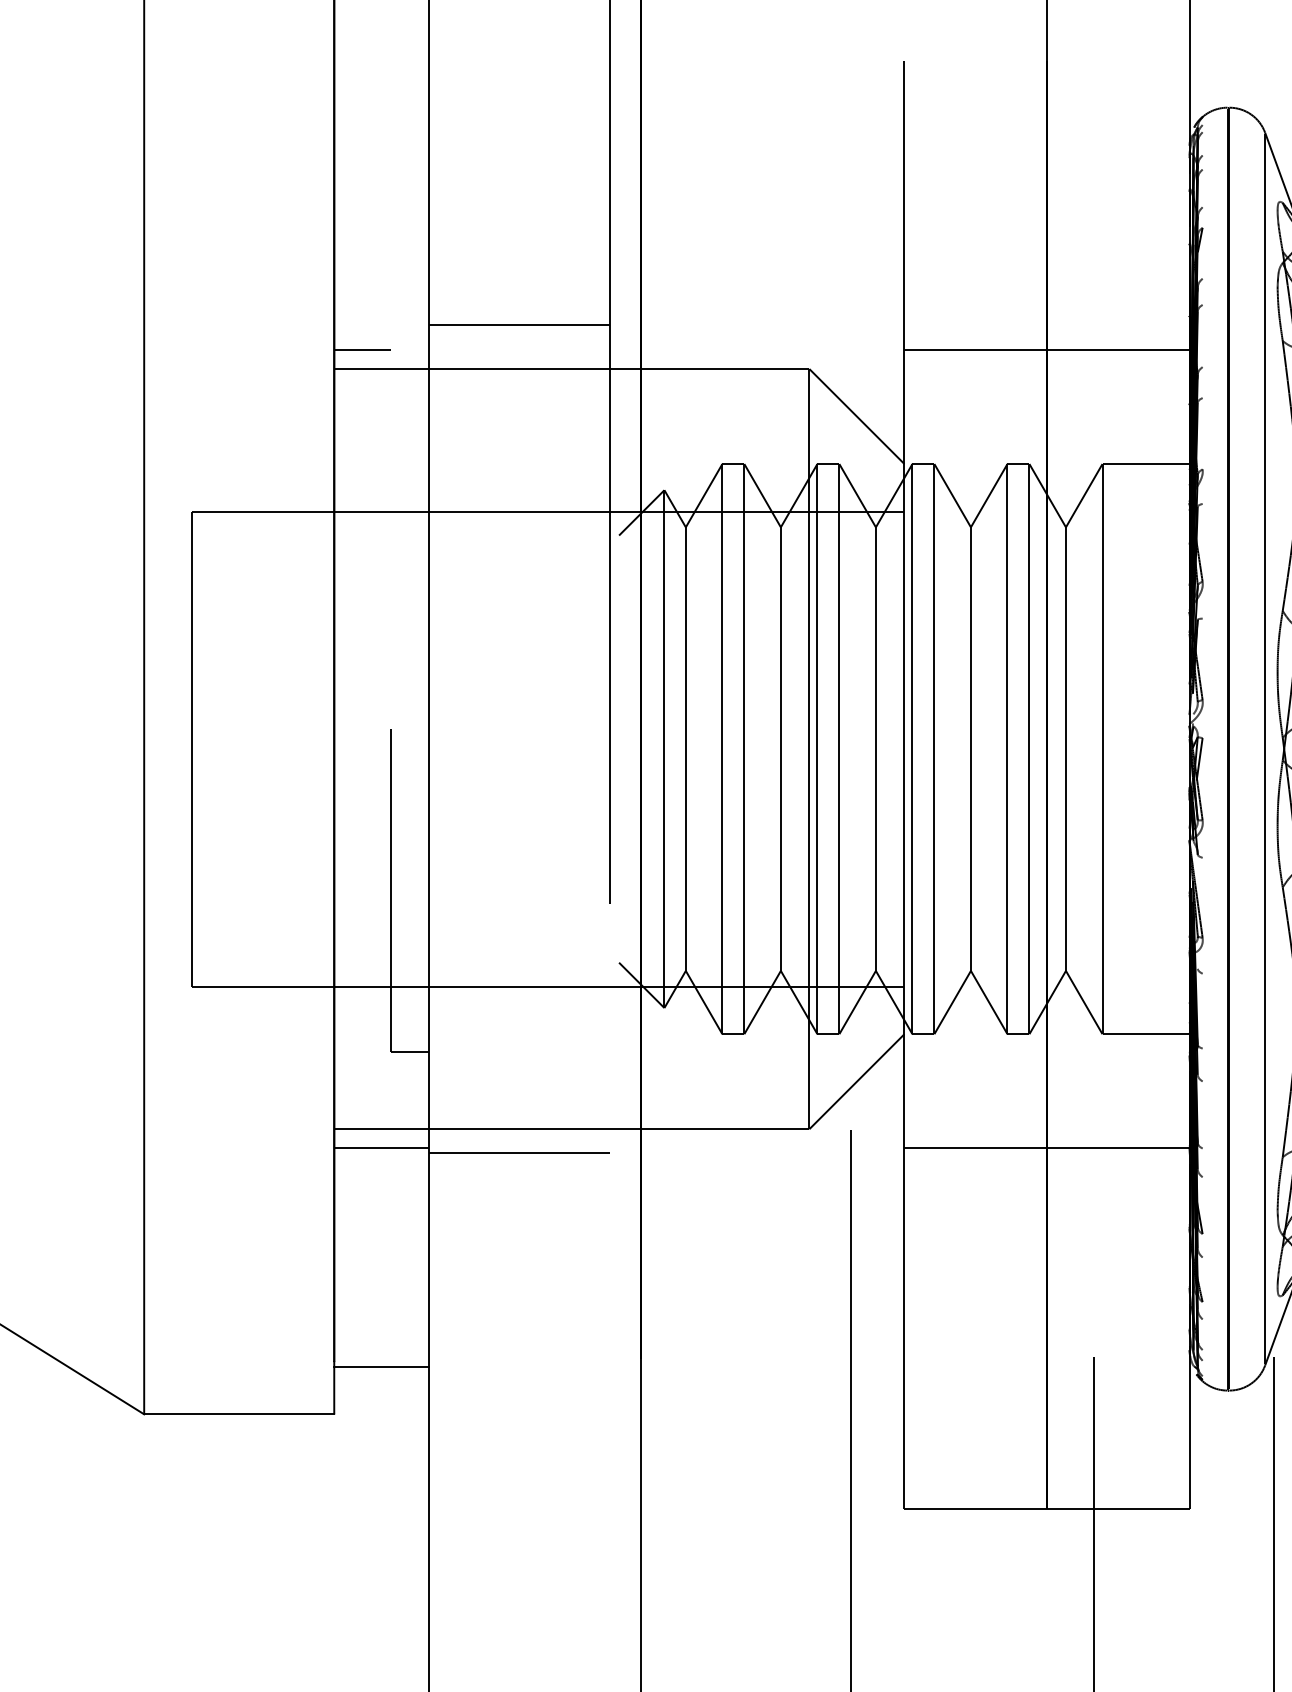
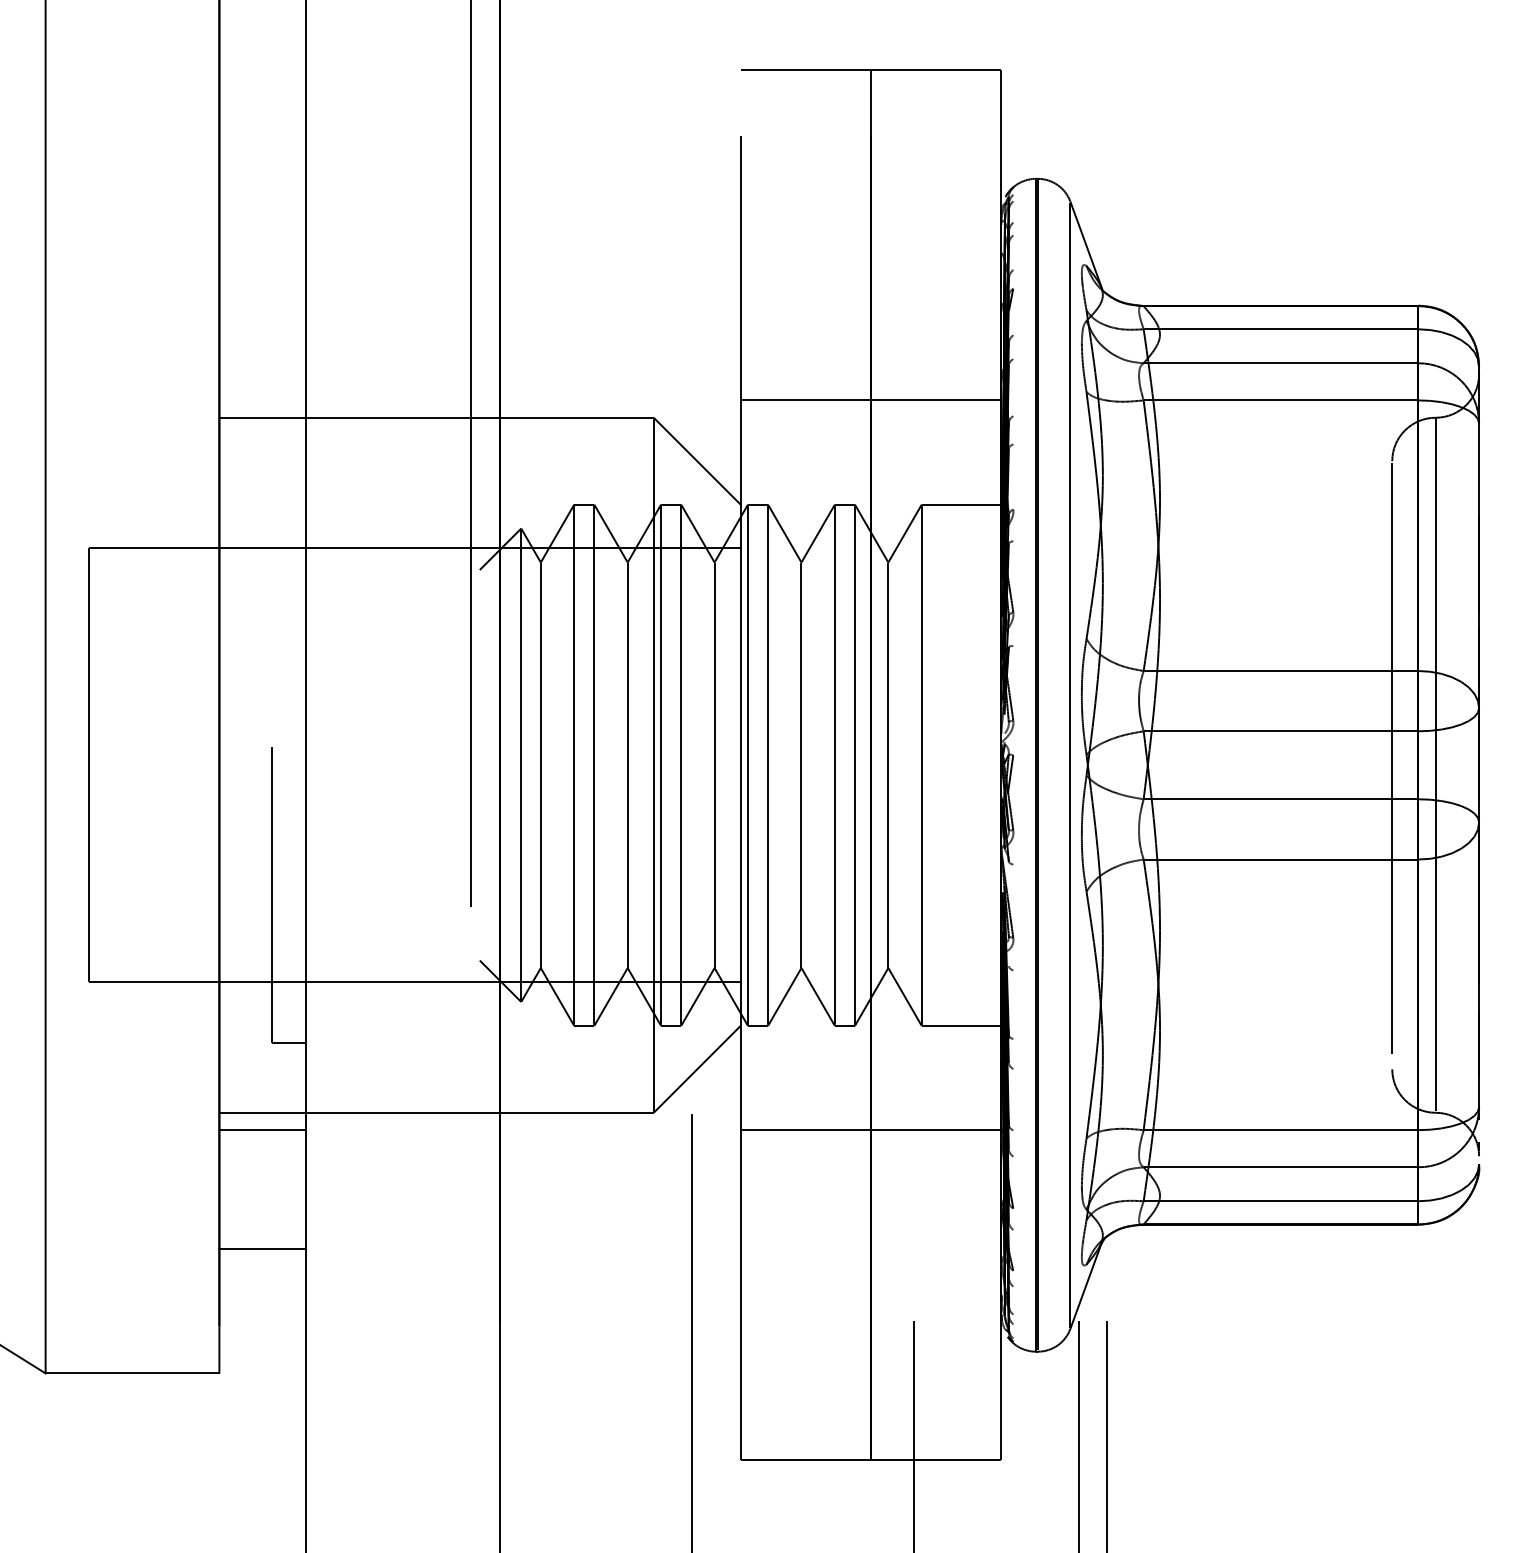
line: (519, 324) -> (388, 377), removed
line: (362, 350) -> (245, 400), removed
line: (519, 1152) -> (388, 1134), removed
line: (381, 1366) -> (262, 1248), moved

